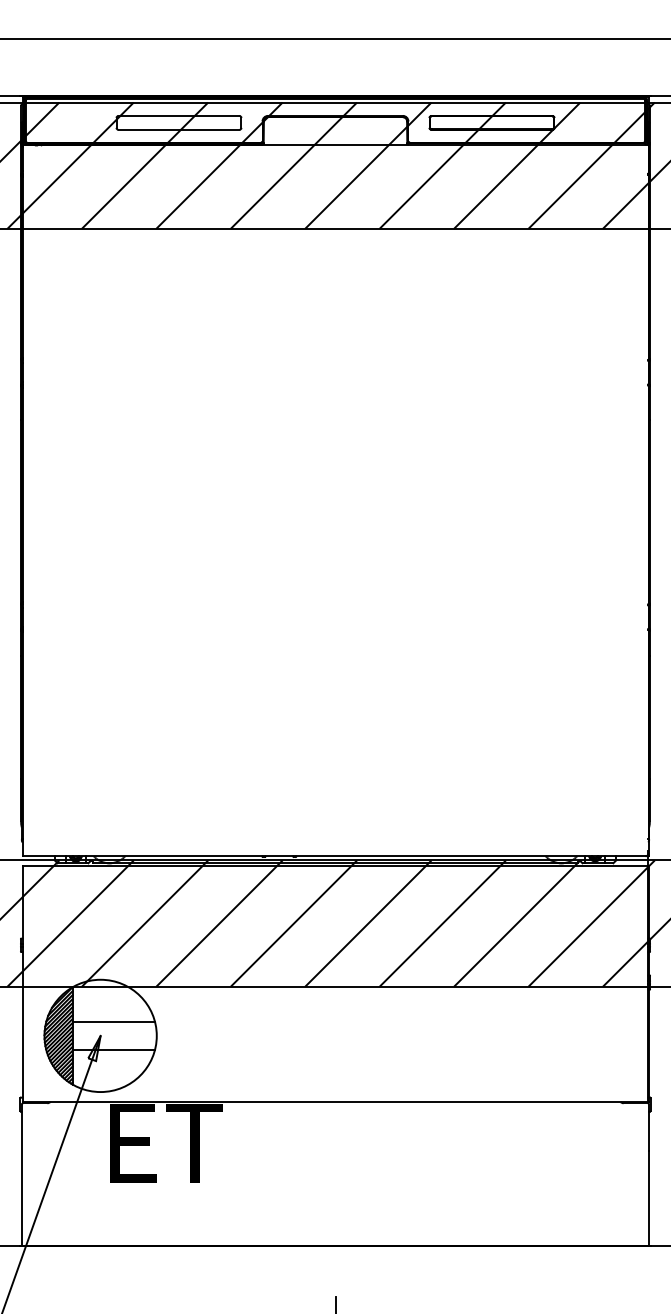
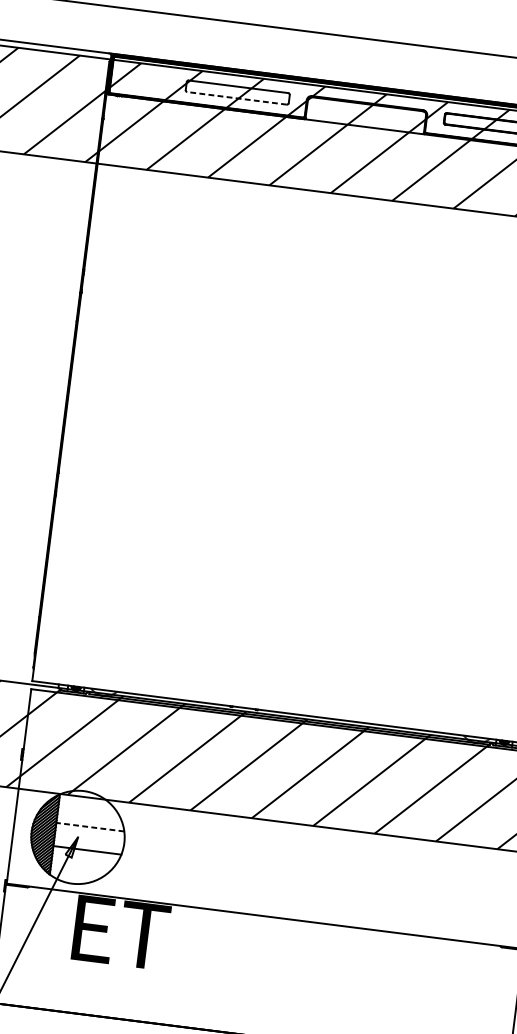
line: (178, 129) -> (236, 97), solid -> dashed
line: (113, 1021) -> (90, 826), solid -> dashed

